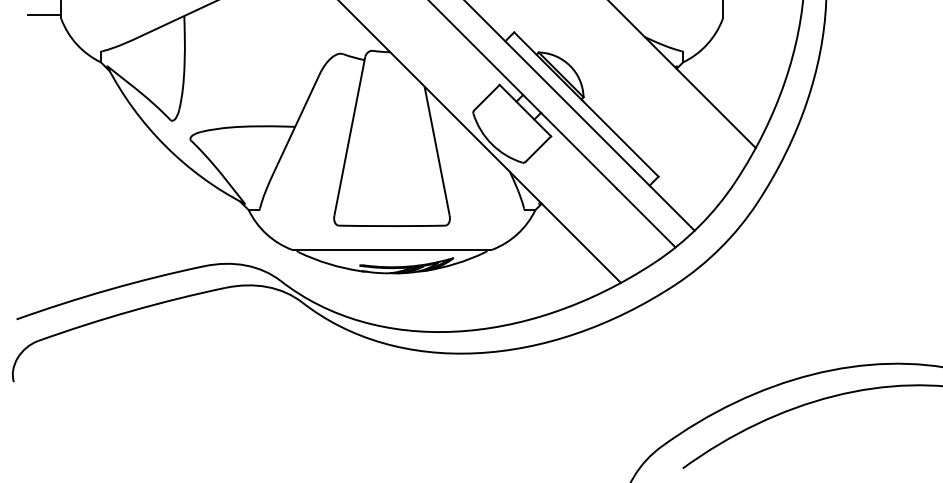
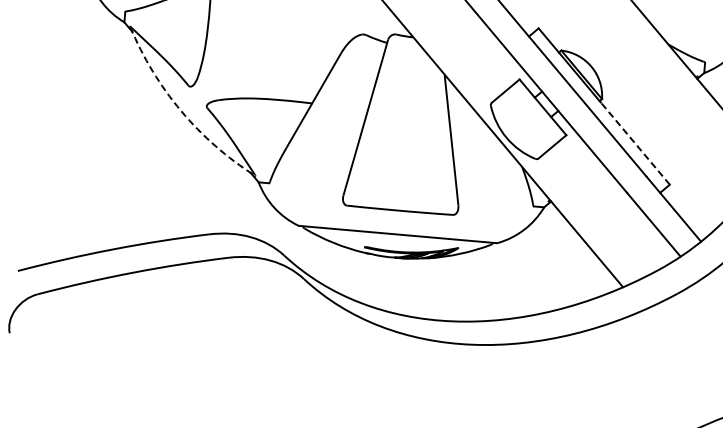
line: (620, 138) -> (635, 143), solid -> dashed
arc: (165, 145) -> (181, 110), solid -> dashed

